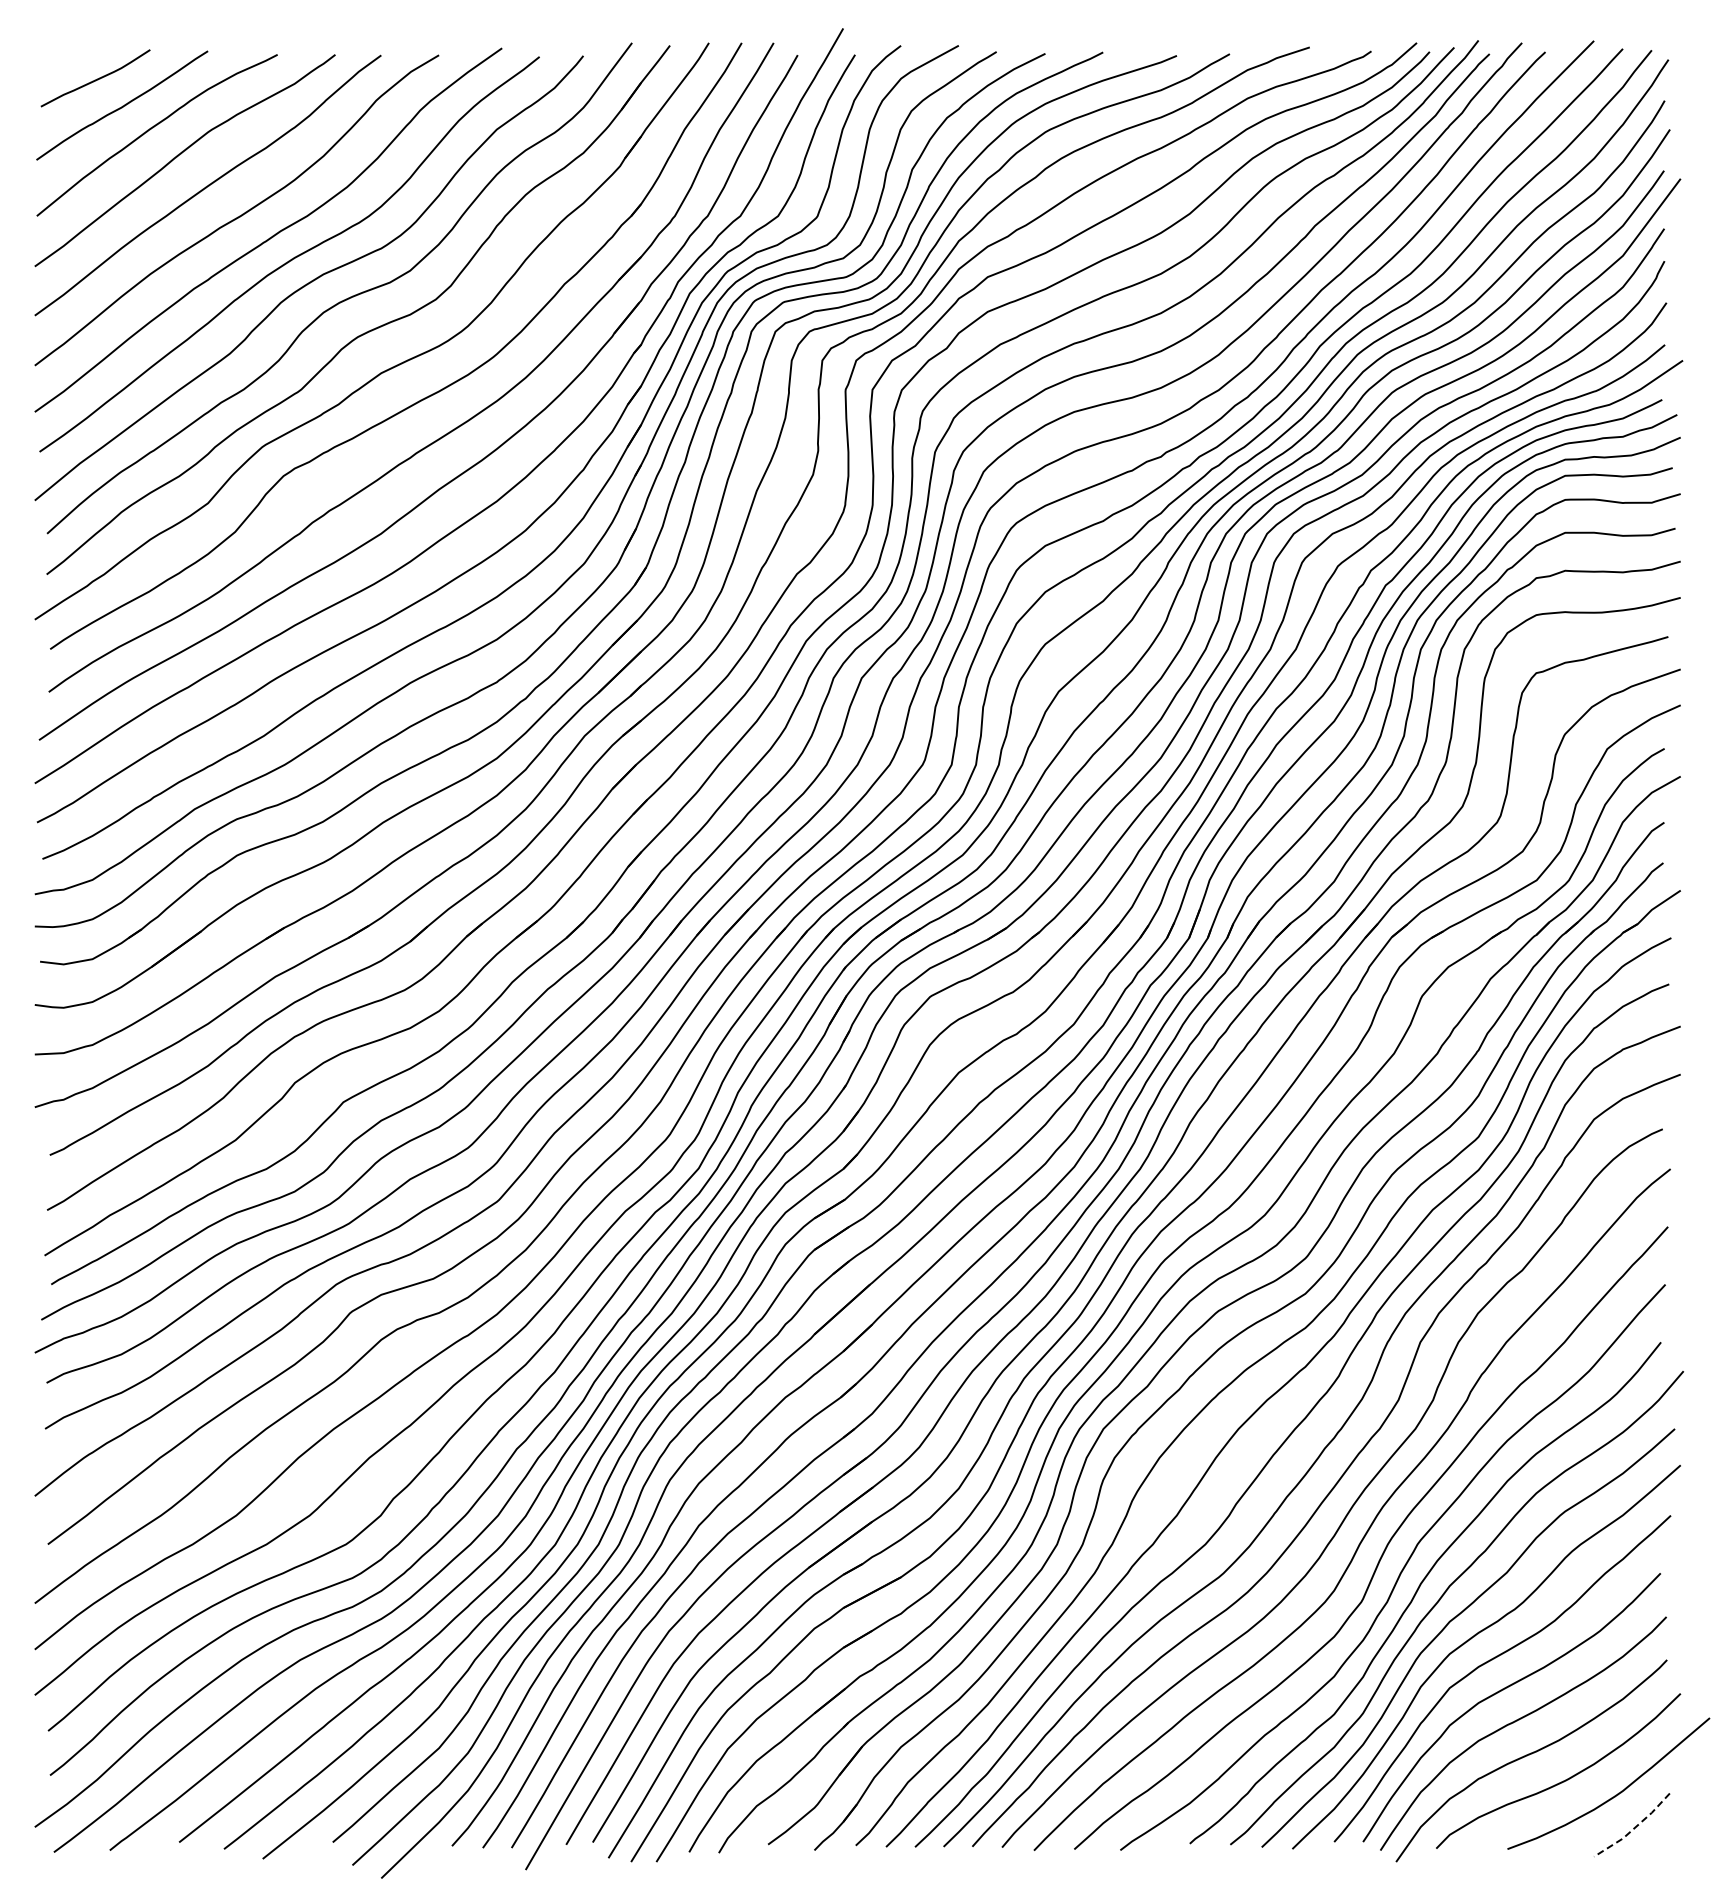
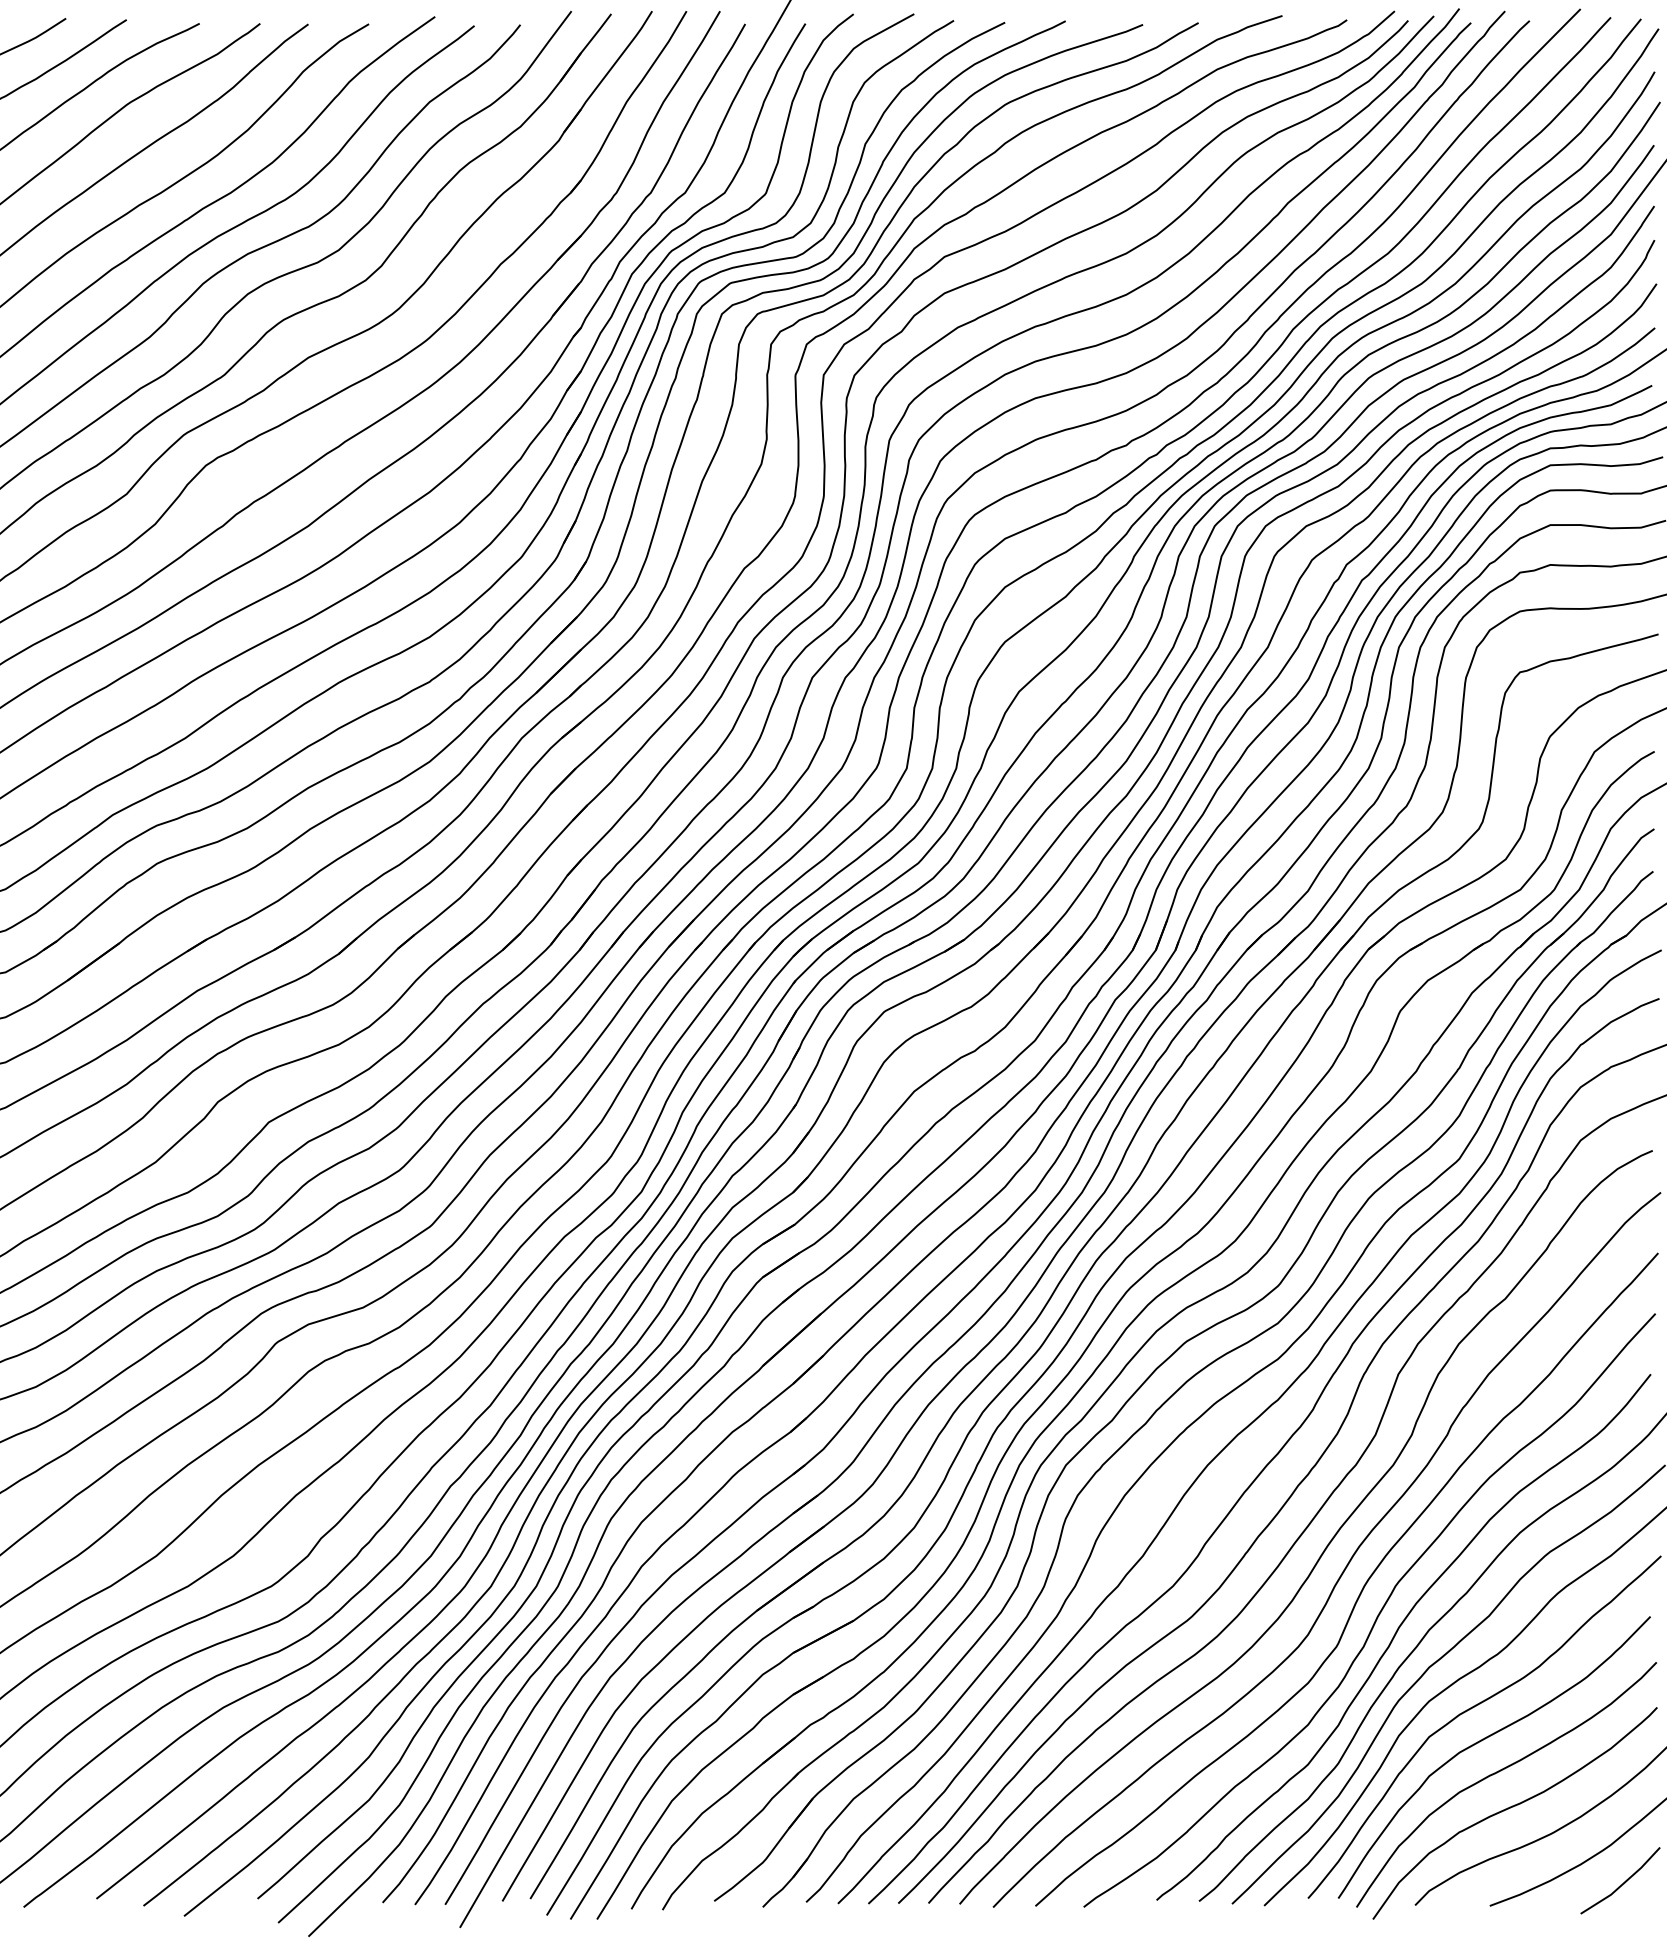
line: (1634, 1828) -> (1623, 1884), dashed -> solid

